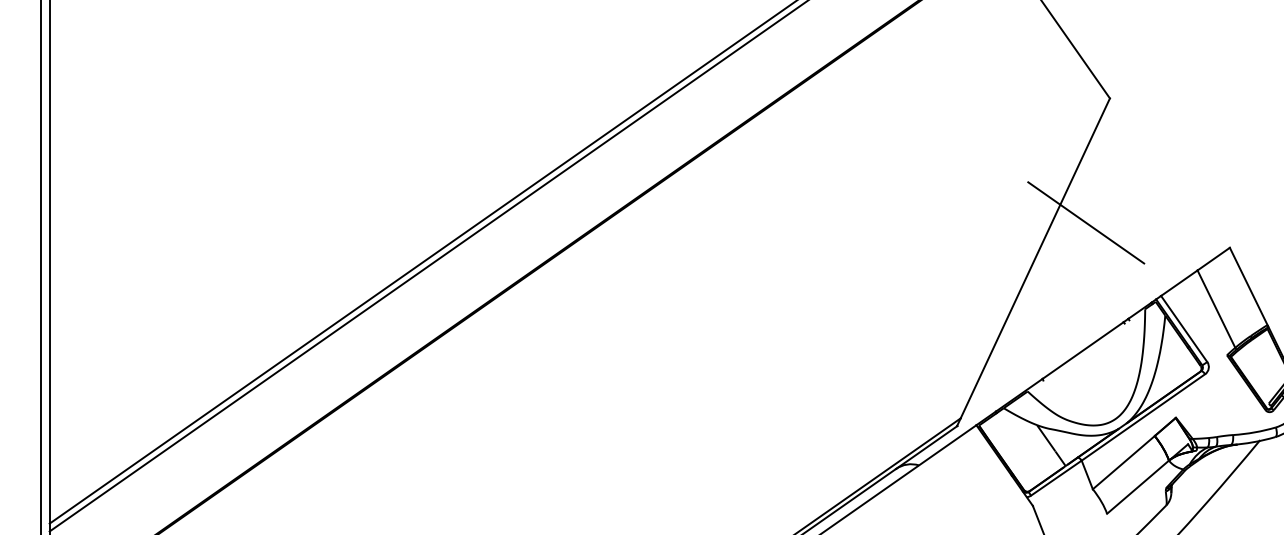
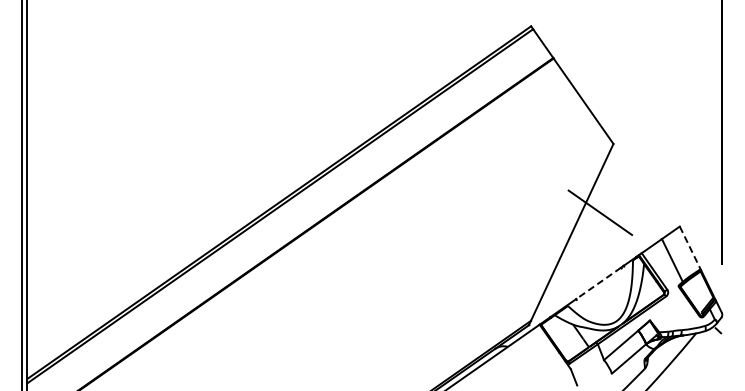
line: (1249, 285) -> (690, 247), solid -> dashed
line: (1082, 350) -> (598, 283), solid -> dashed

